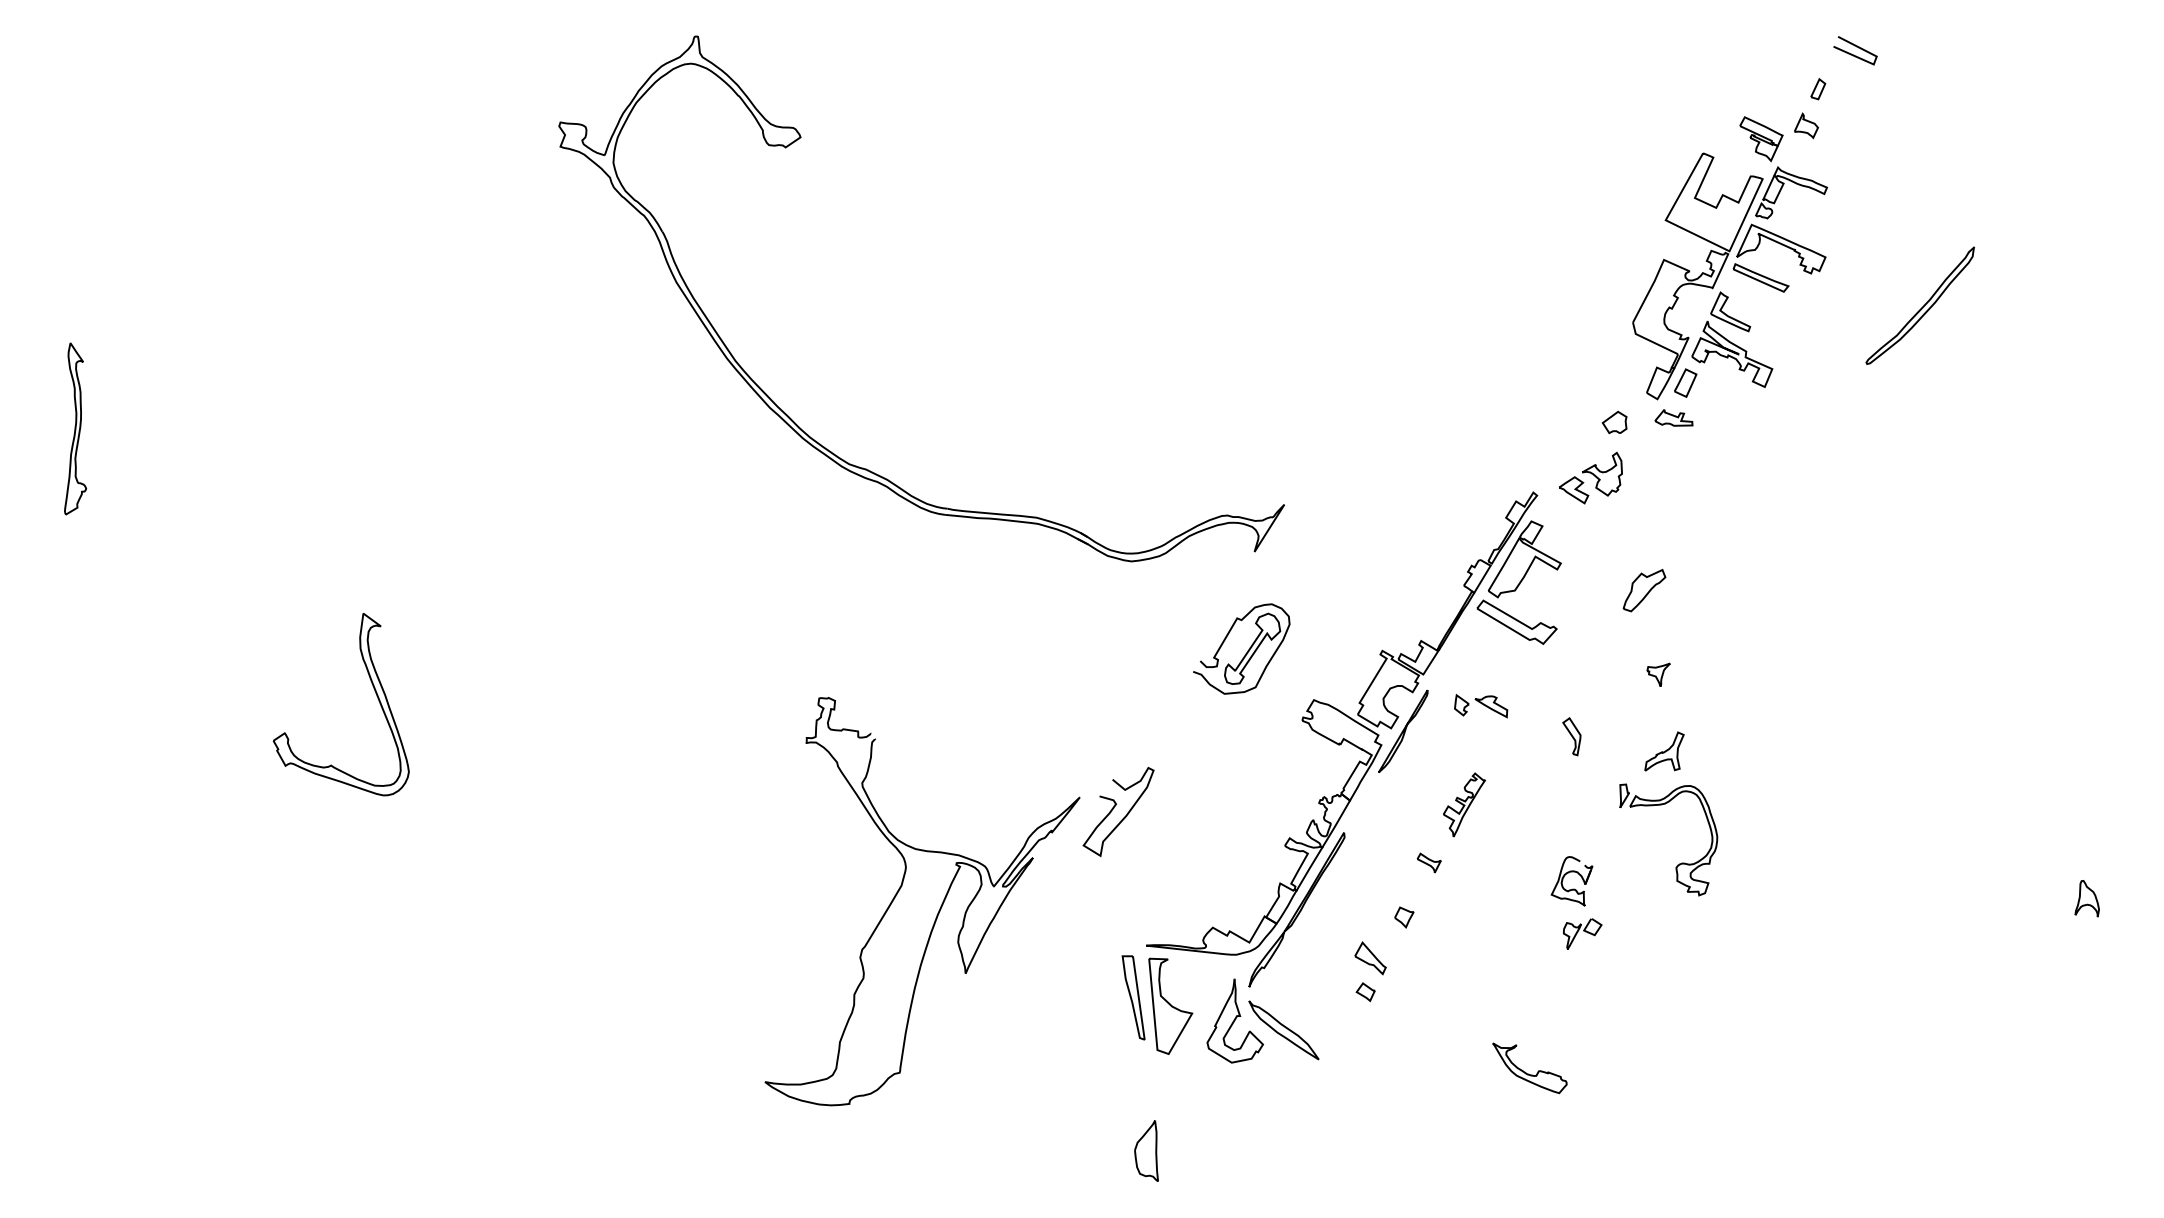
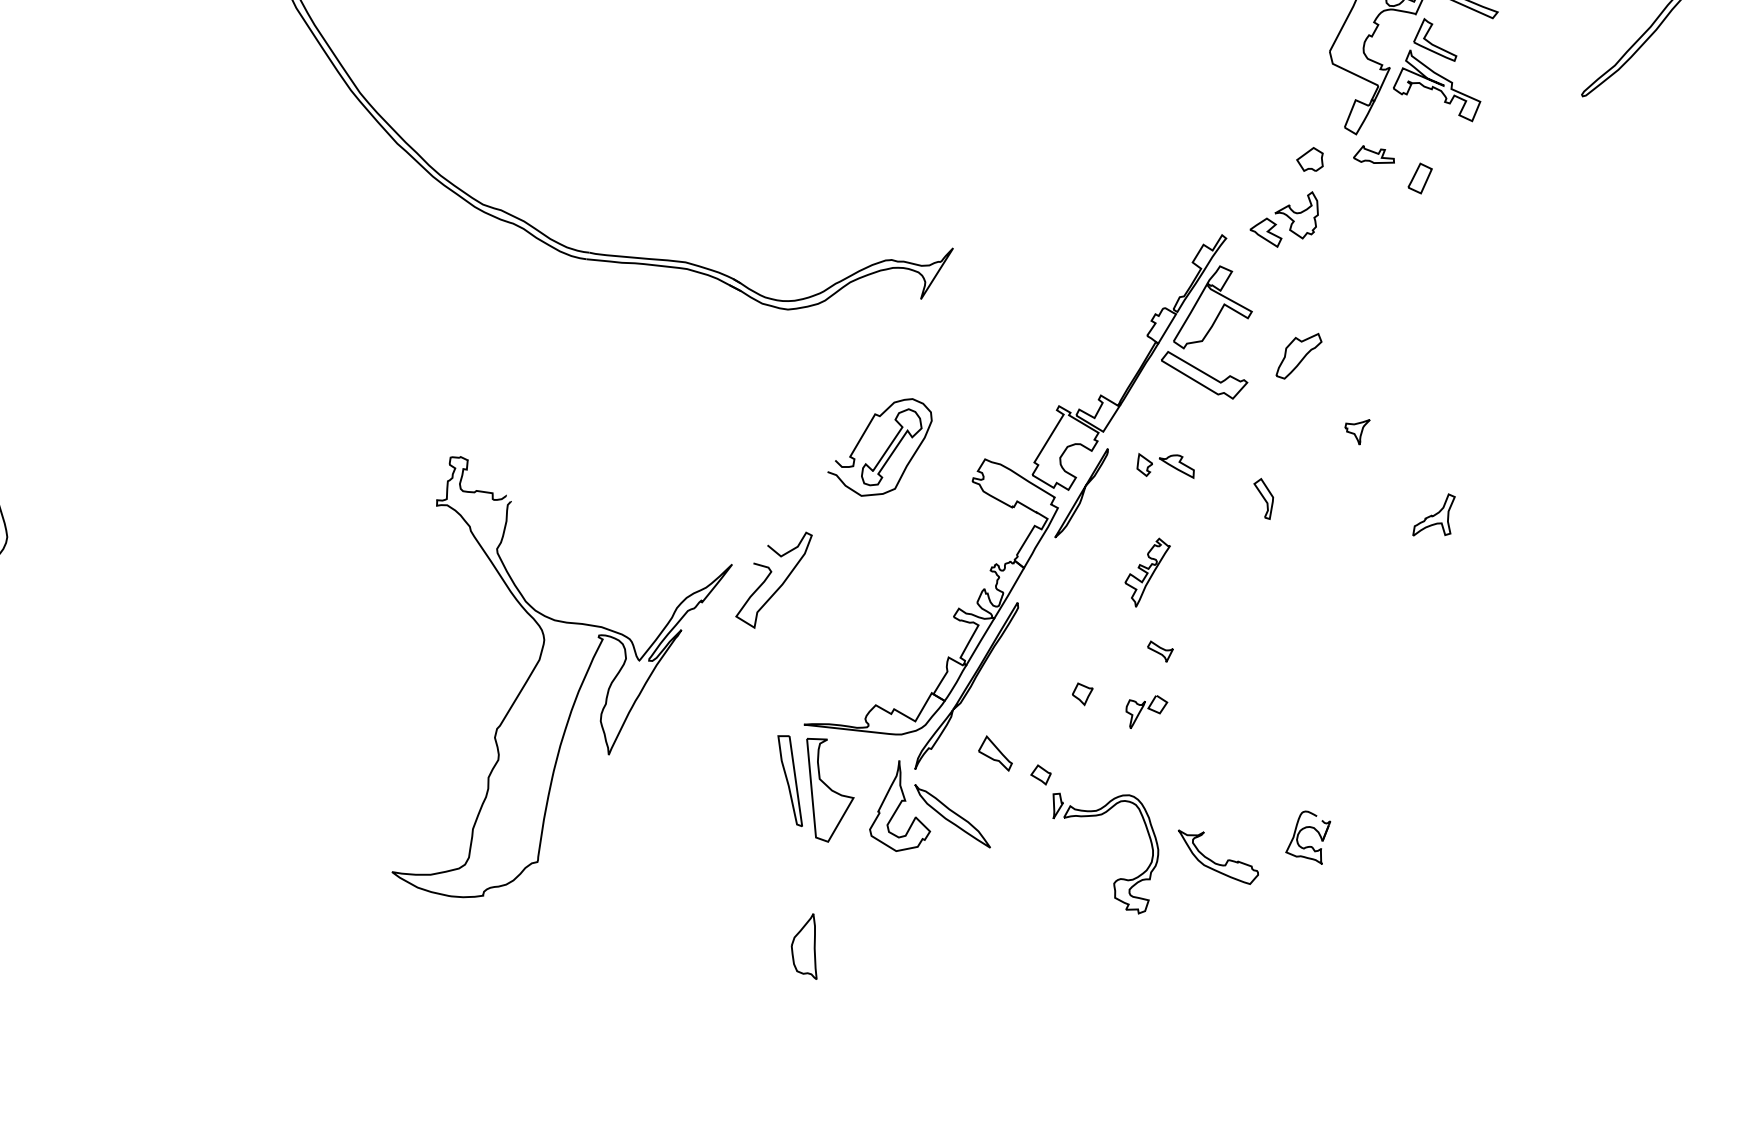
part: (1685, 382) -> (1419, 177), moved
part: (1644, 590) -> (1298, 356), moved
part: (1247, 650) -> (886, 449), moved
part: (1664, 751) -> (1434, 514), moved
part: (1428, 862) -> (1159, 651), moved
part: (1679, 863) -> (1117, 879), moved
part: (1572, 888) -> (1308, 845), moved
part: (1582, 933) -> (1146, 711), moved
part: (1370, 958) -> (995, 753), moved

